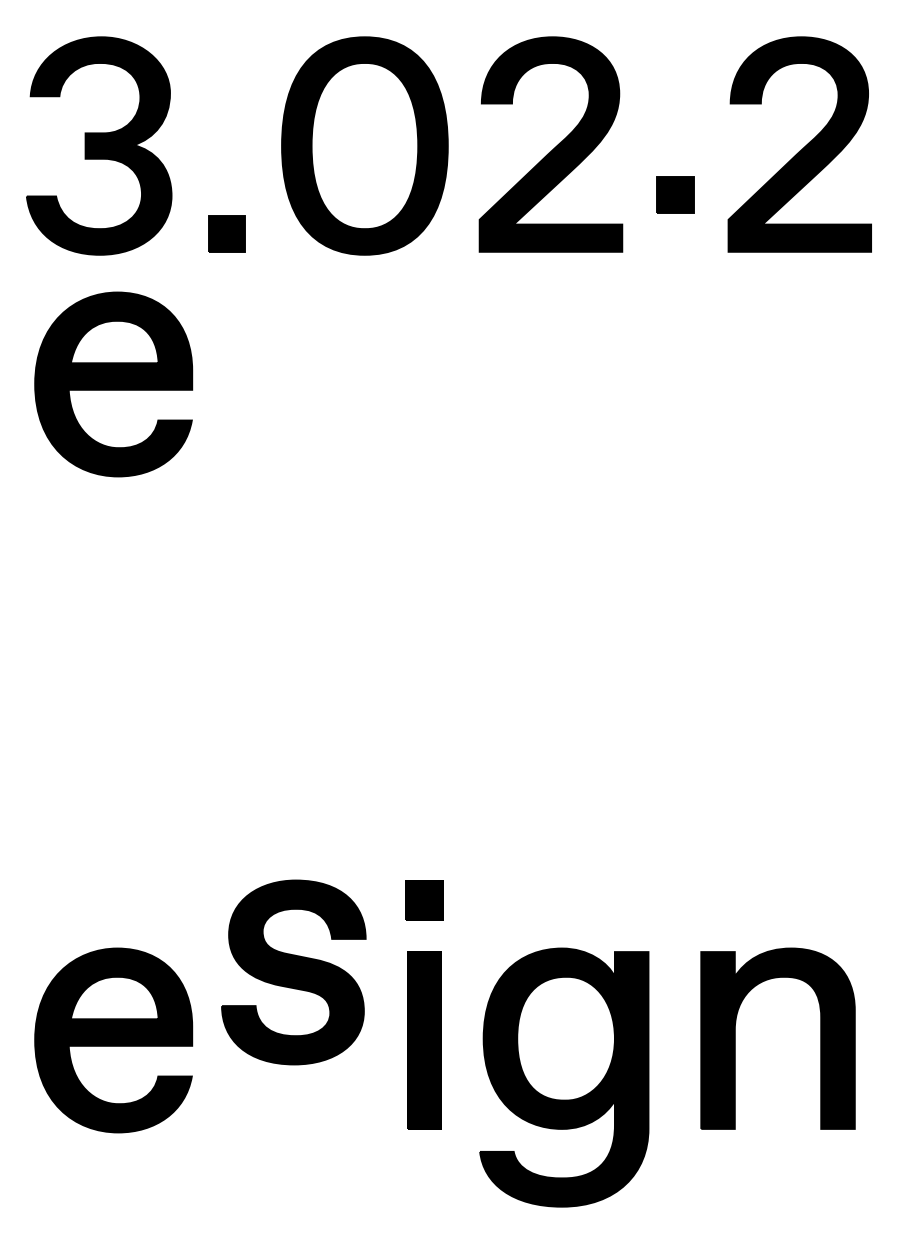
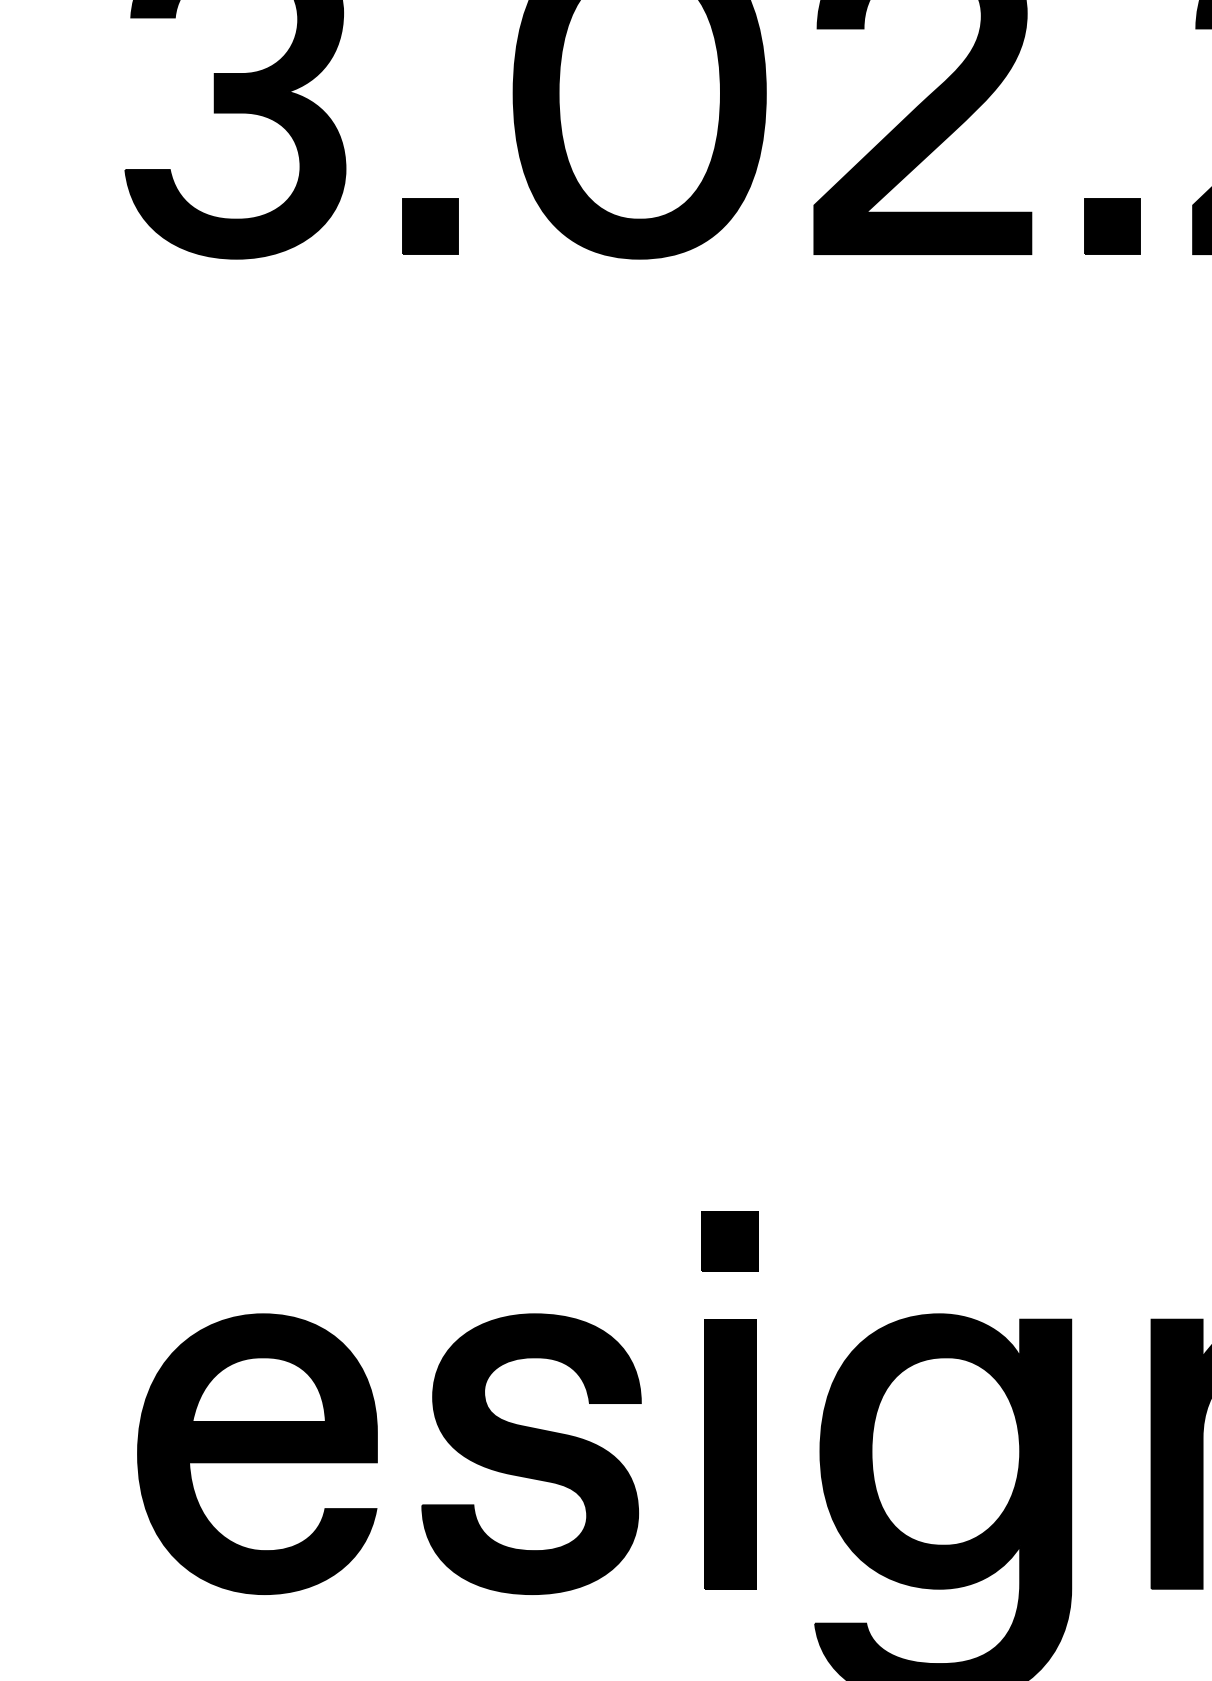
part: (675, 194) -> (1112, 226), moved
part: (113, 384) -> (257, 456), removed
part: (293, 972) -> (531, 1454), moved

